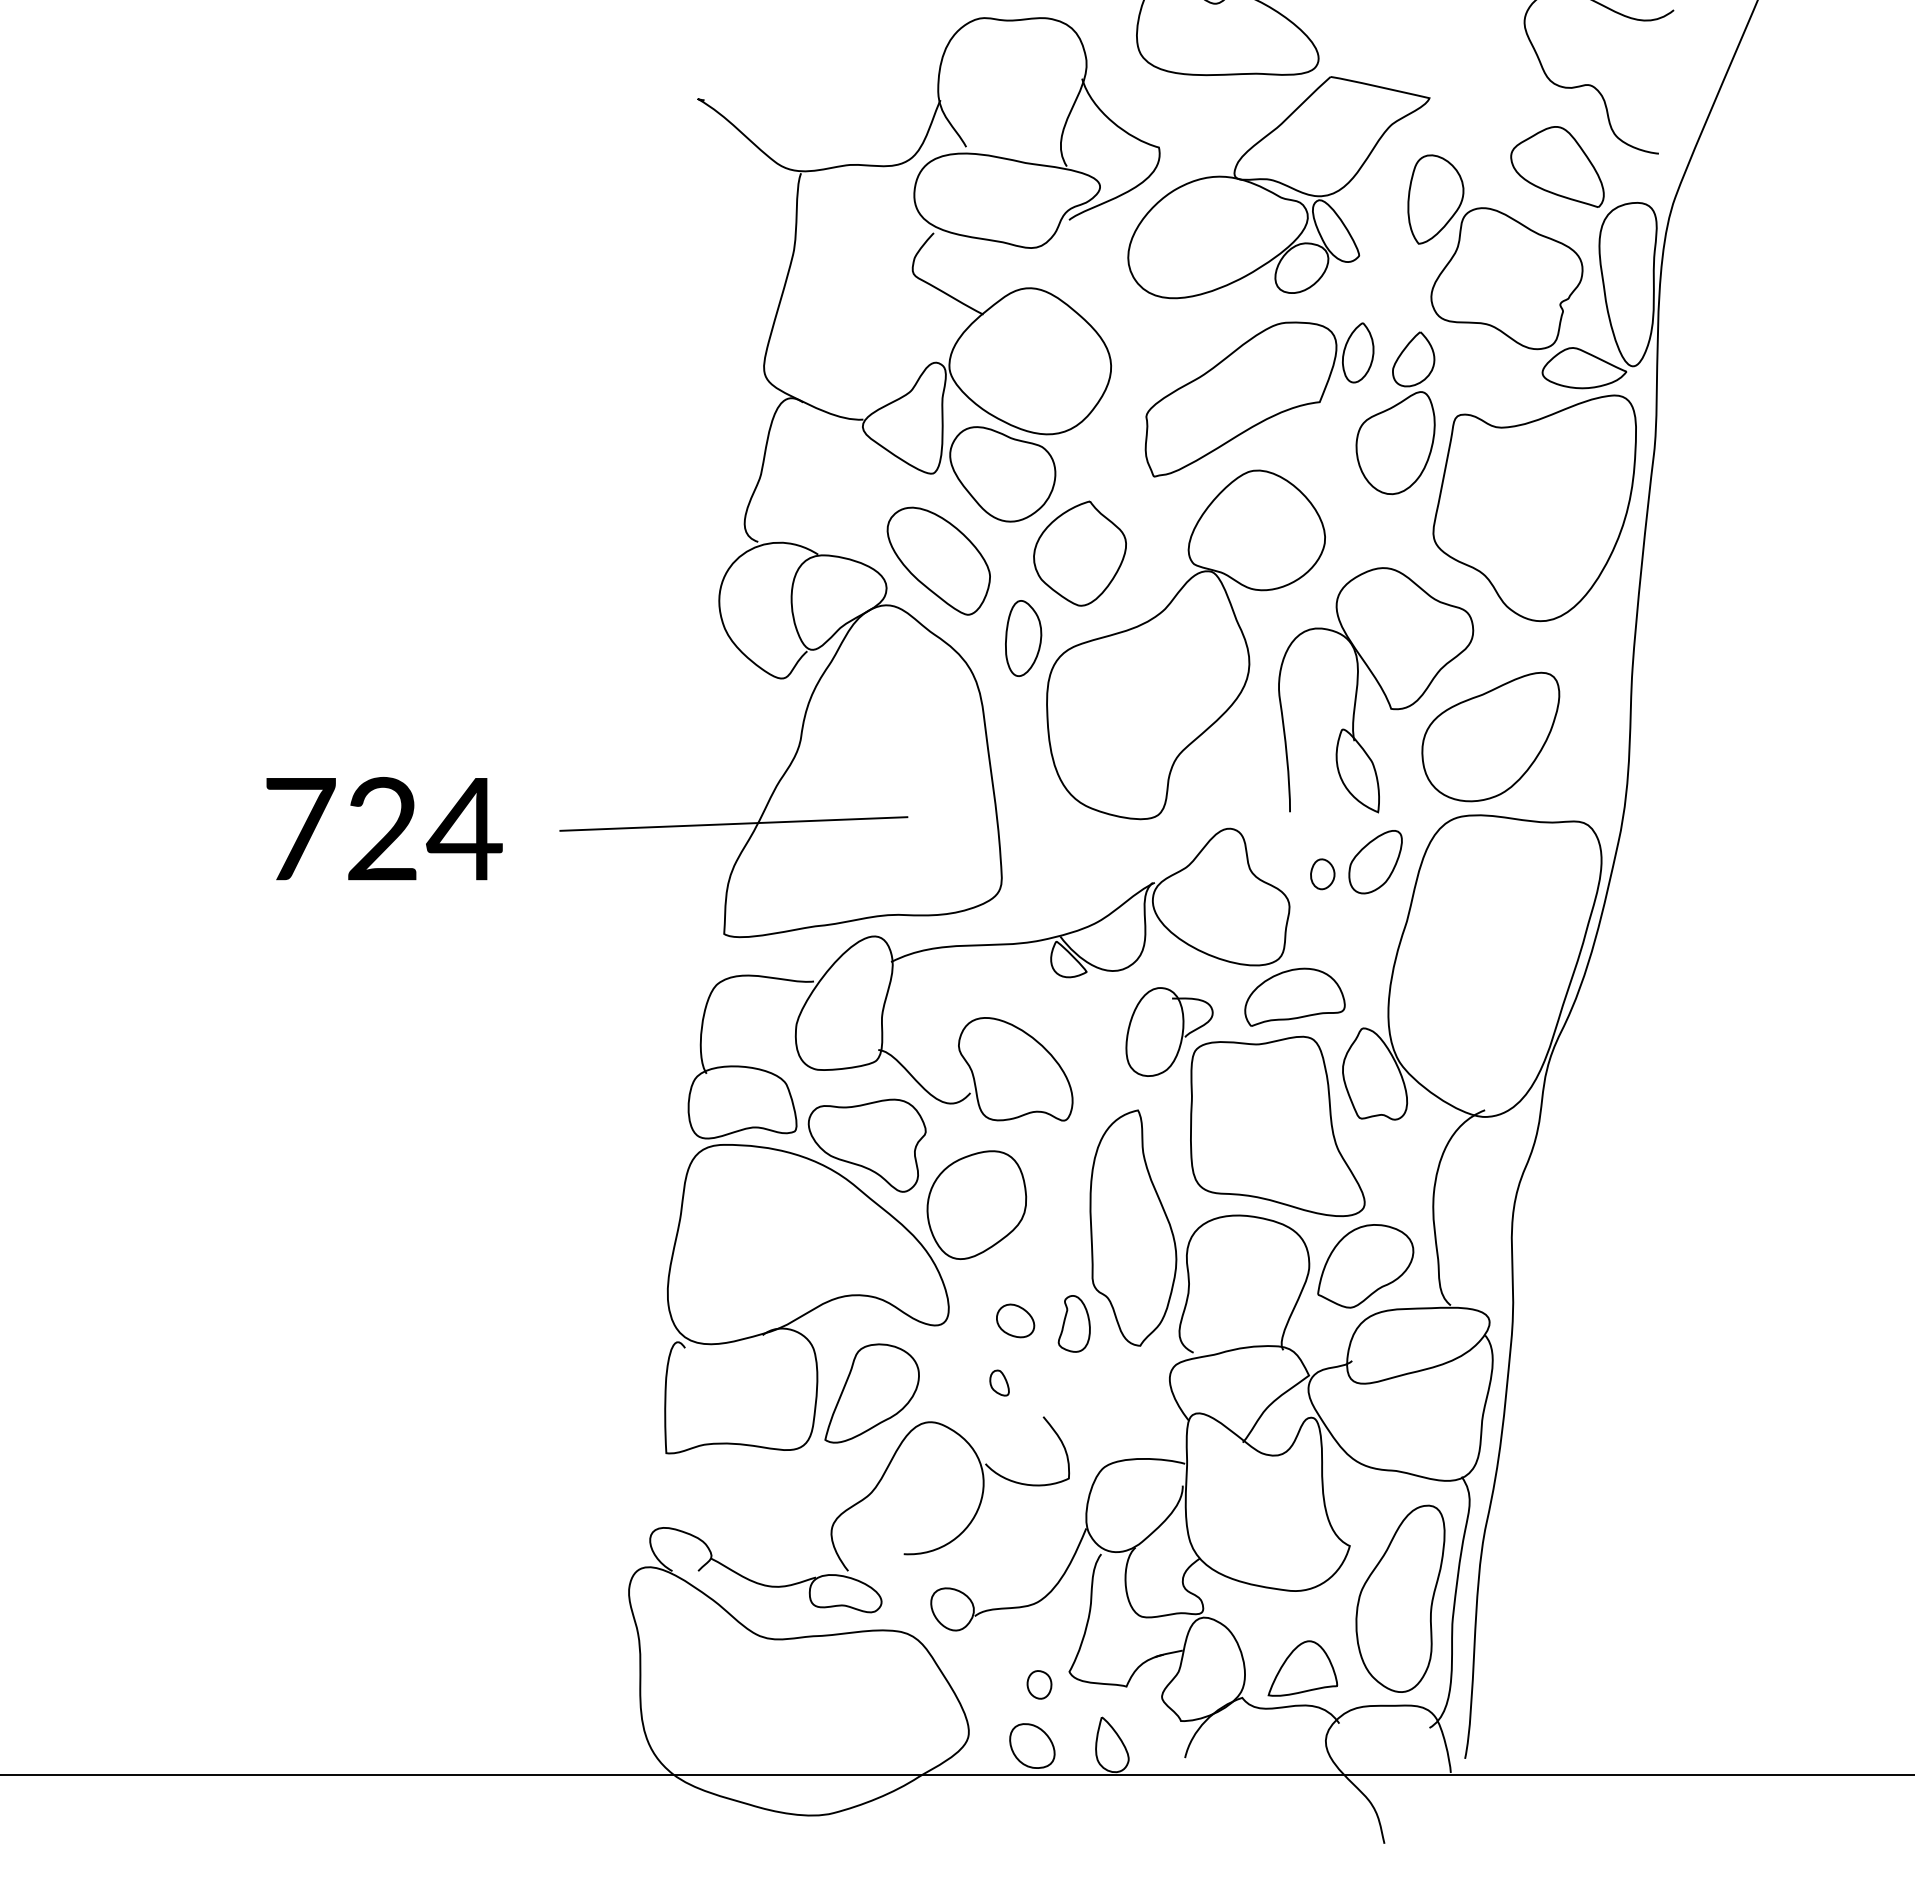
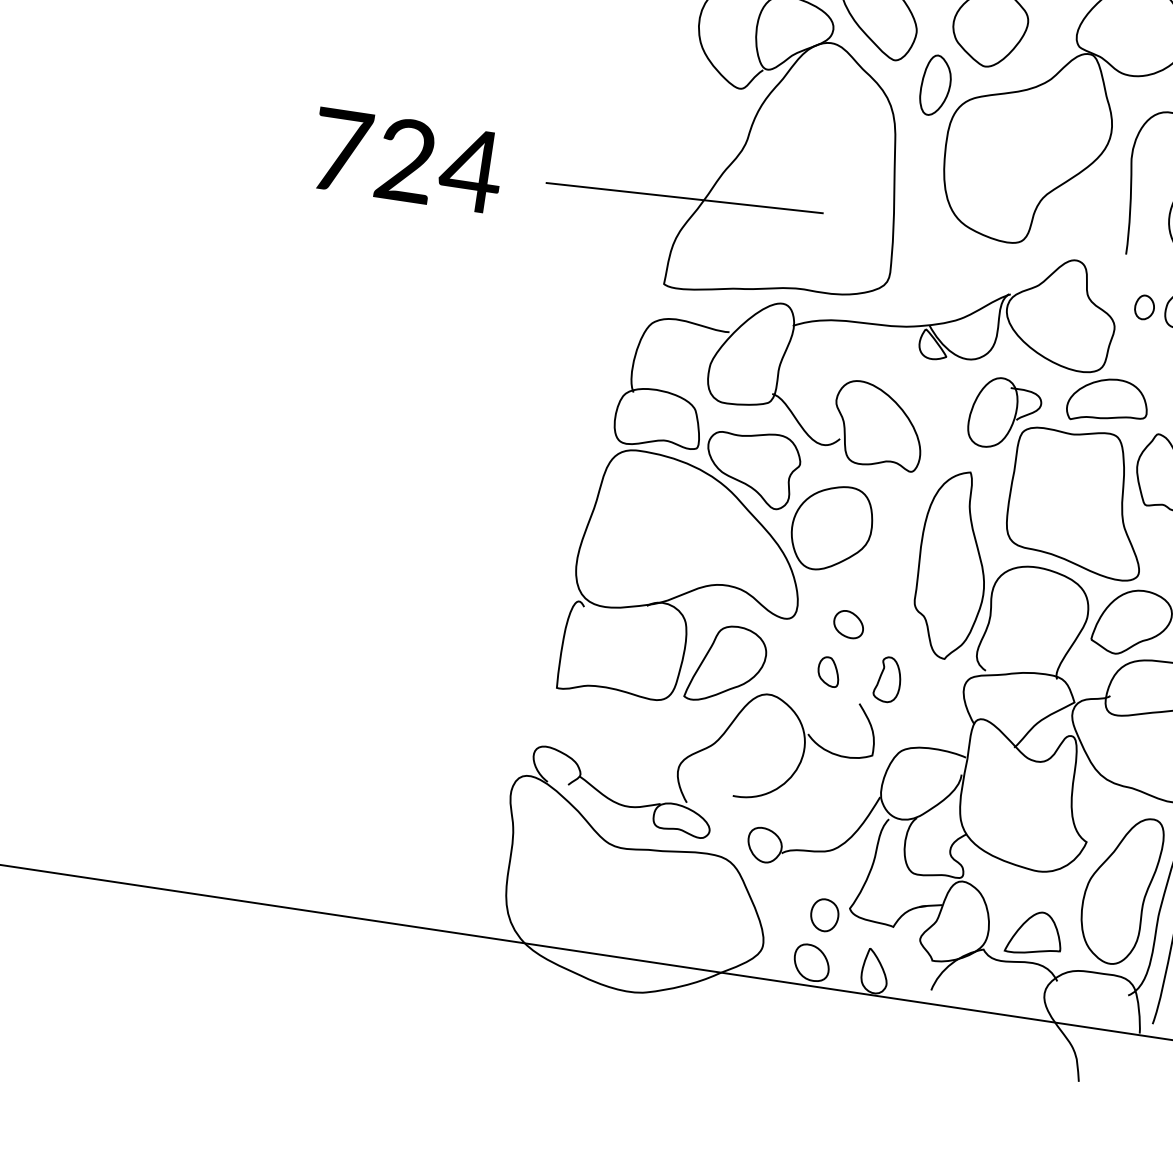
part: (1073, 1323) -> (887, 679), moved
part: (999, 1382) -> (828, 671), size x1.43
part: (1039, 1684) -> (824, 915), size x1.43

